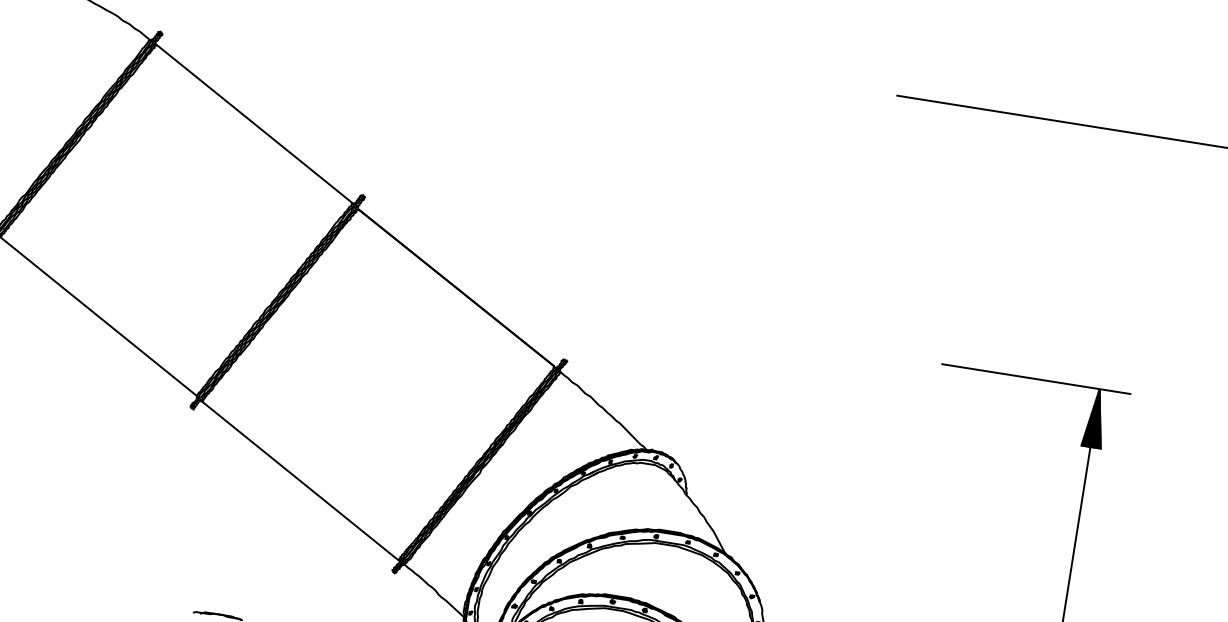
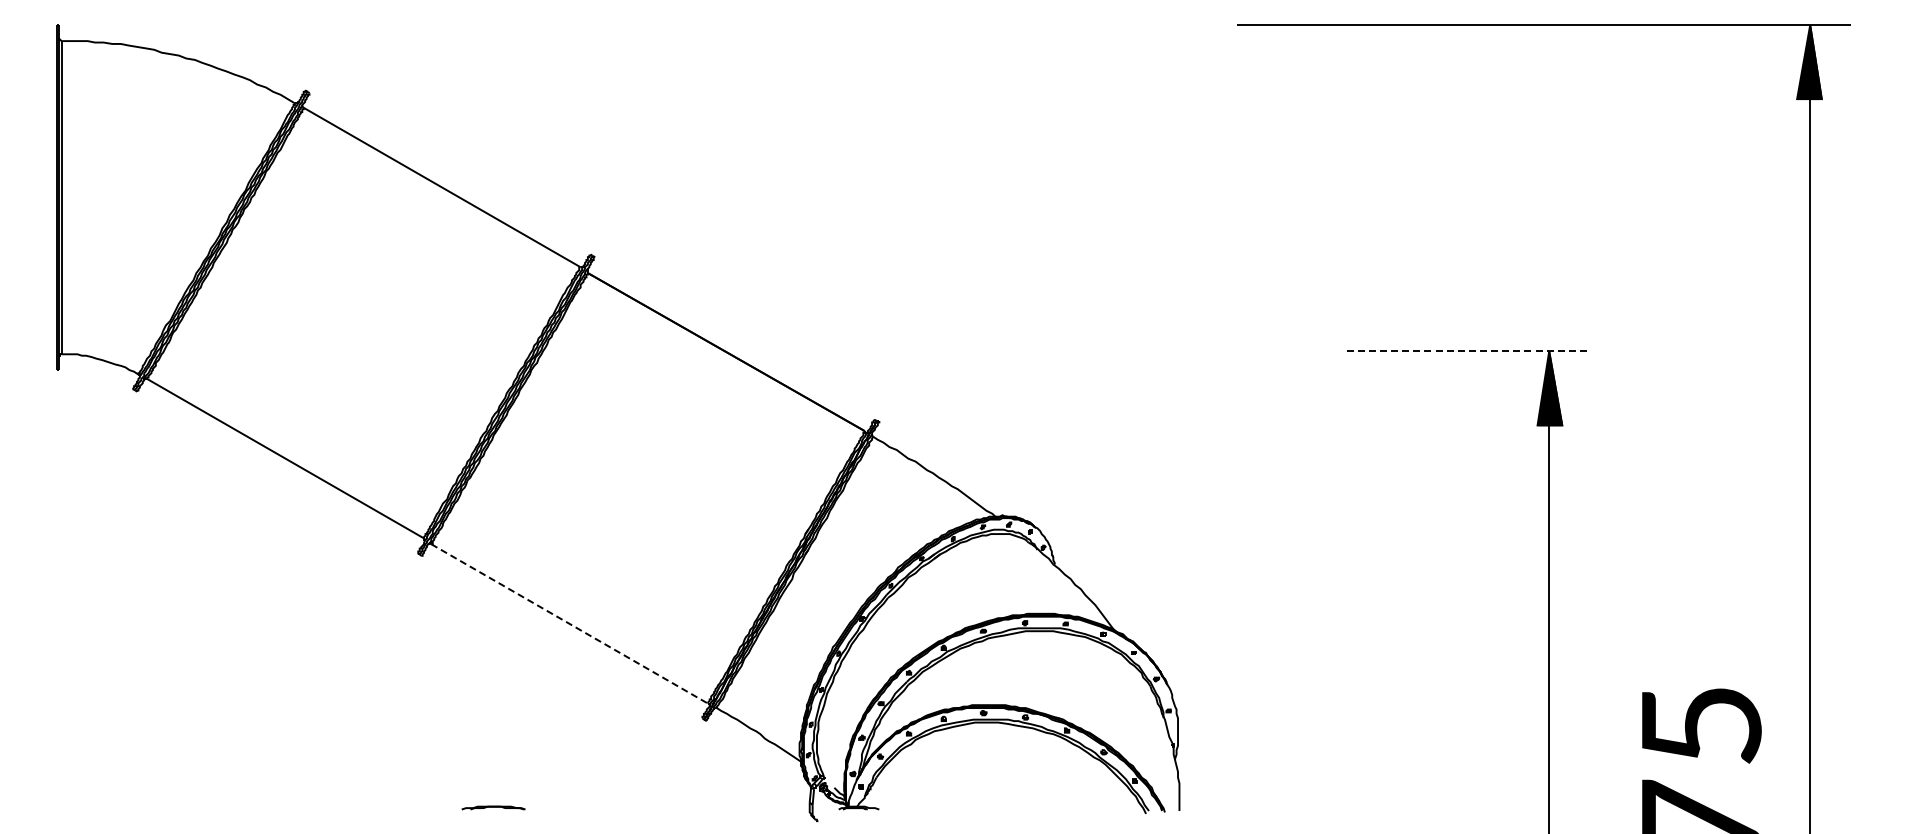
line: (1036, 379) -> (1468, 351), solid -> dashed
line: (300, 480) -> (569, 623), solid -> dashed

